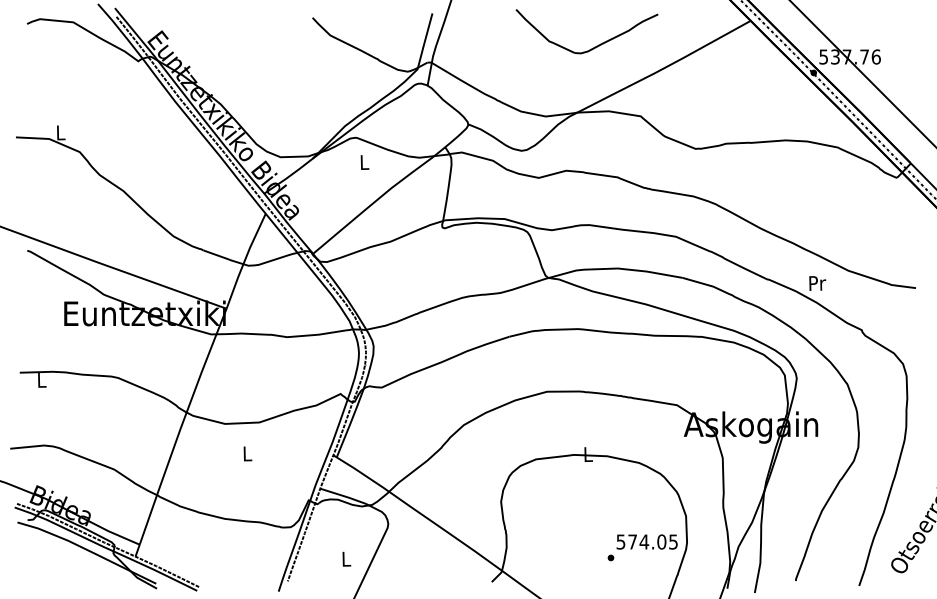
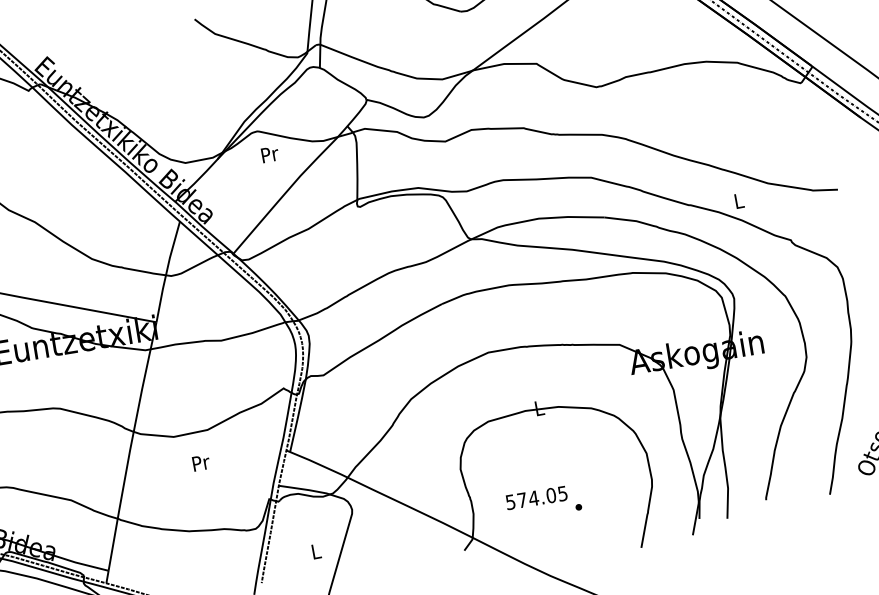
text: (364, 162) -> (269, 154), L -> Pr
text: (817, 283) -> (739, 201), Pr -> L
text: (247, 453) -> (200, 462), L -> Pr
text: (646, 541) -> (535, 497), moved

